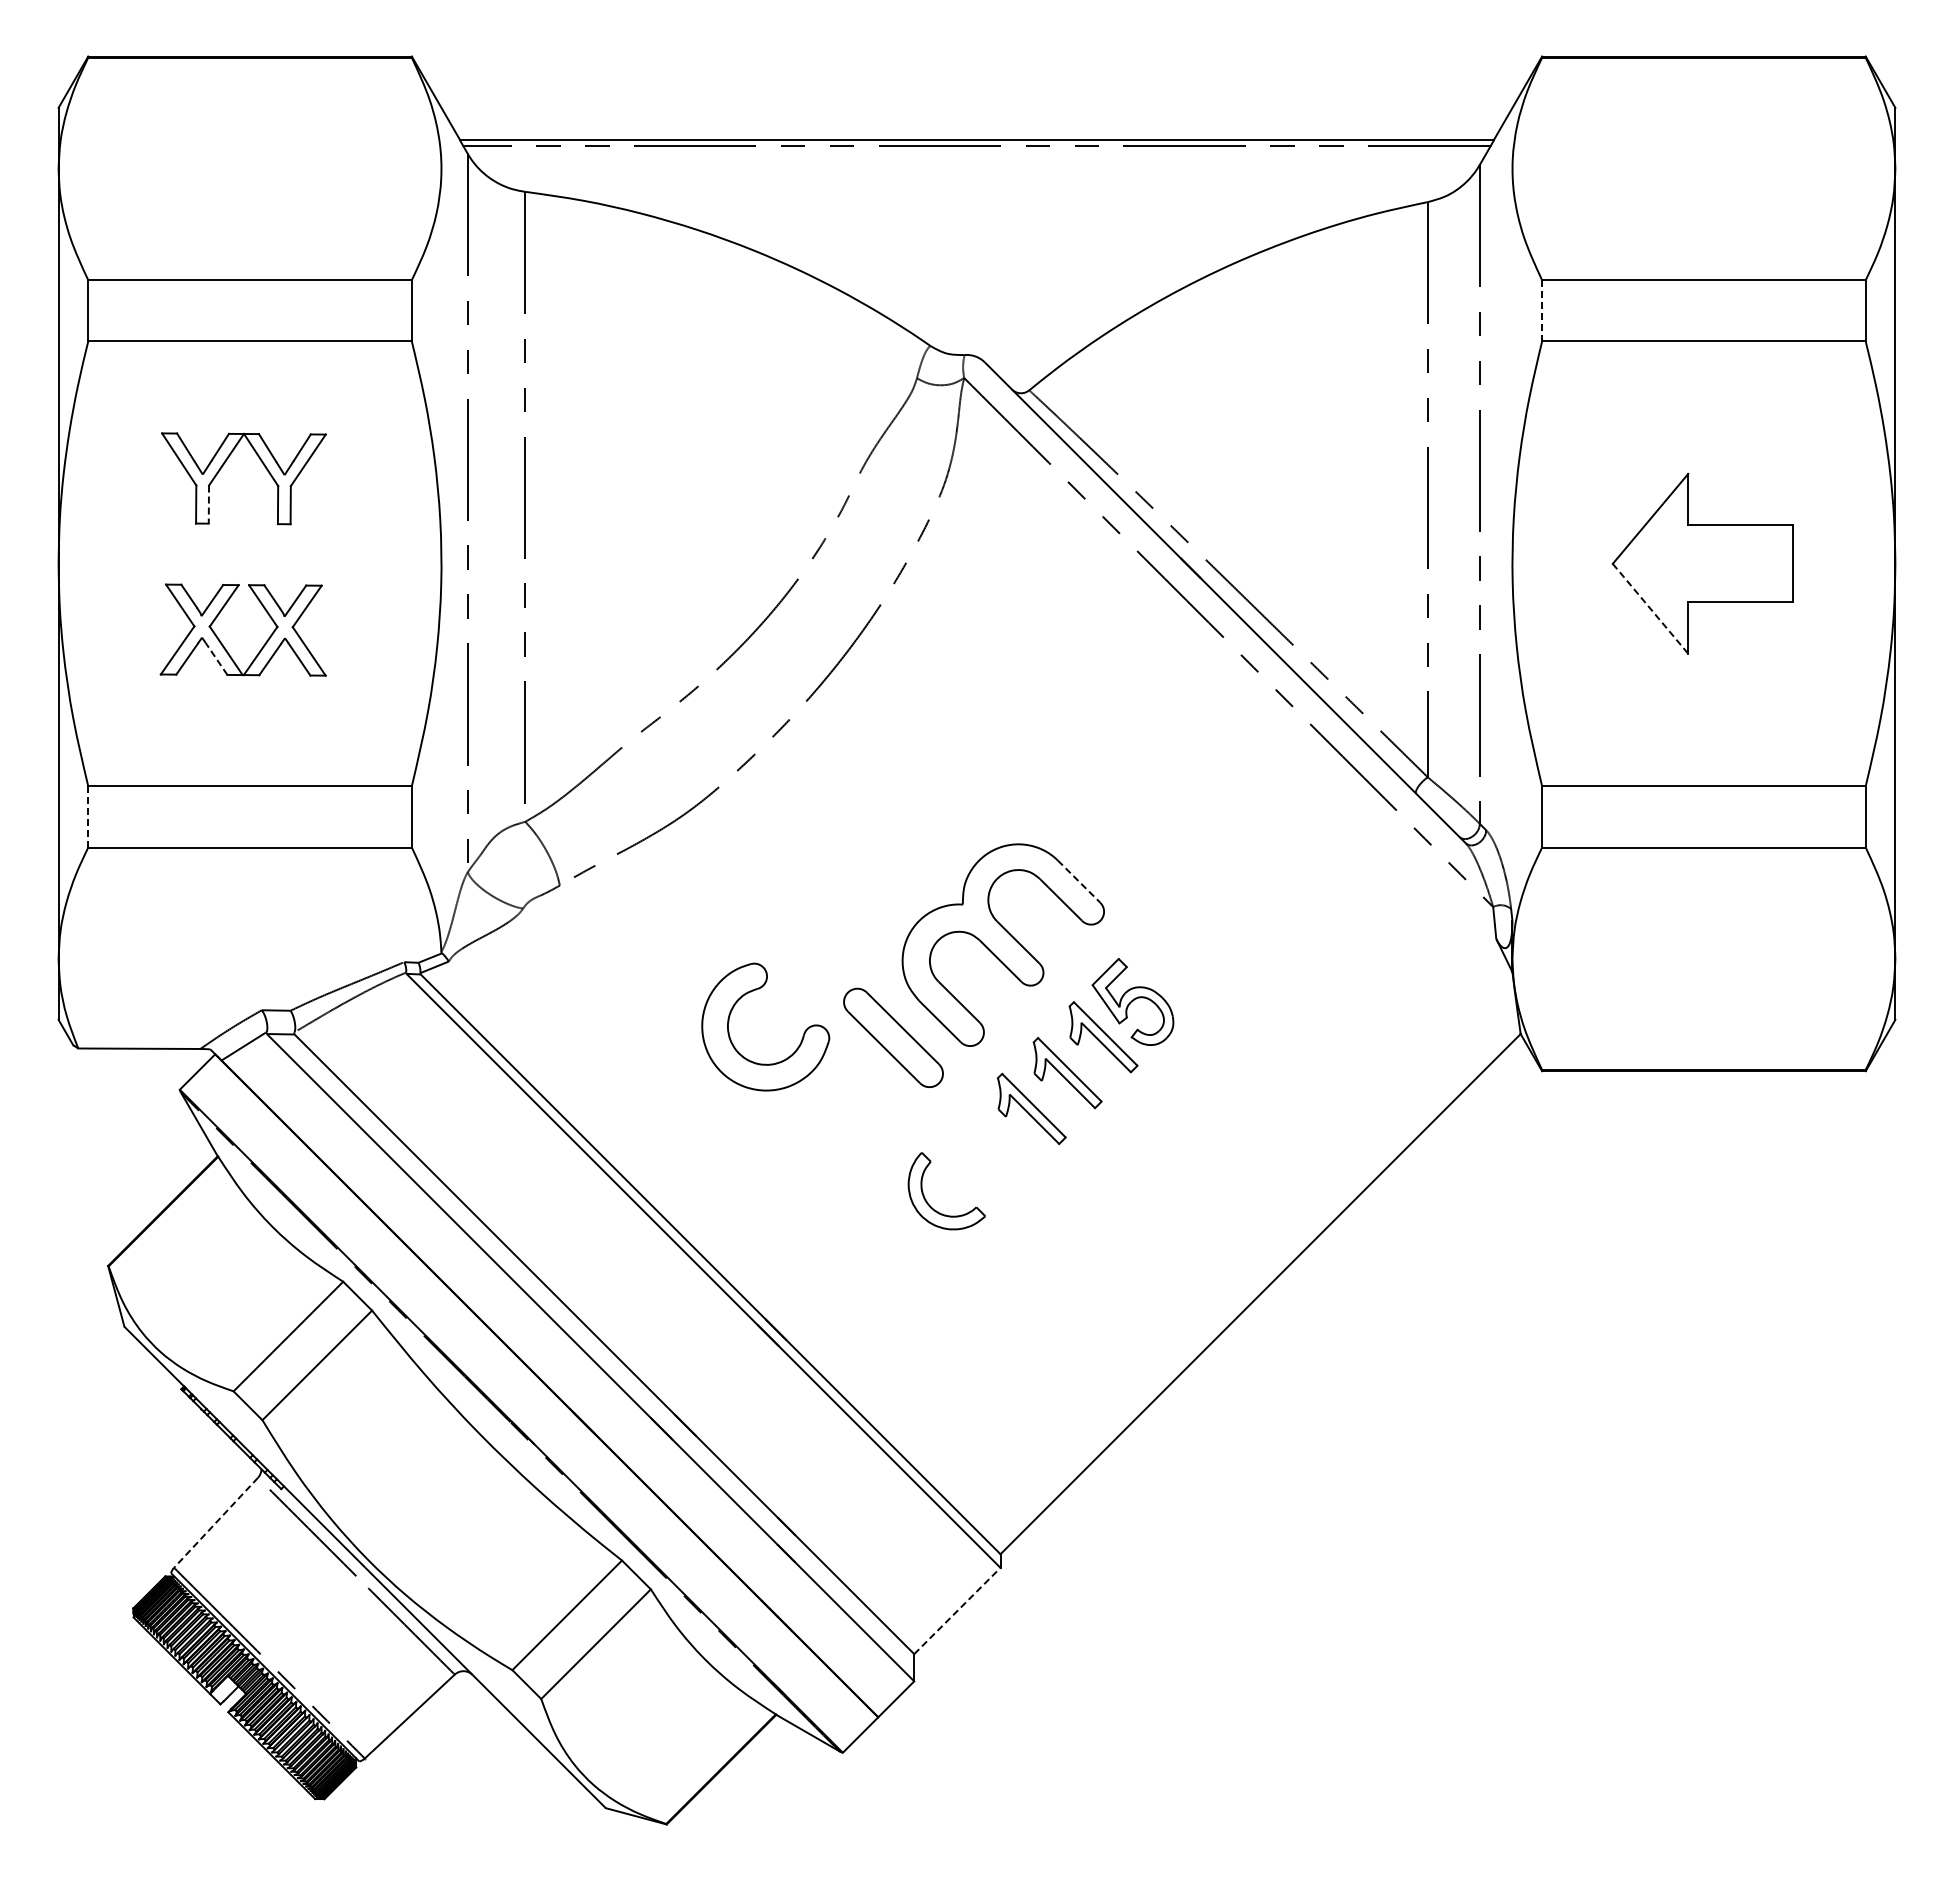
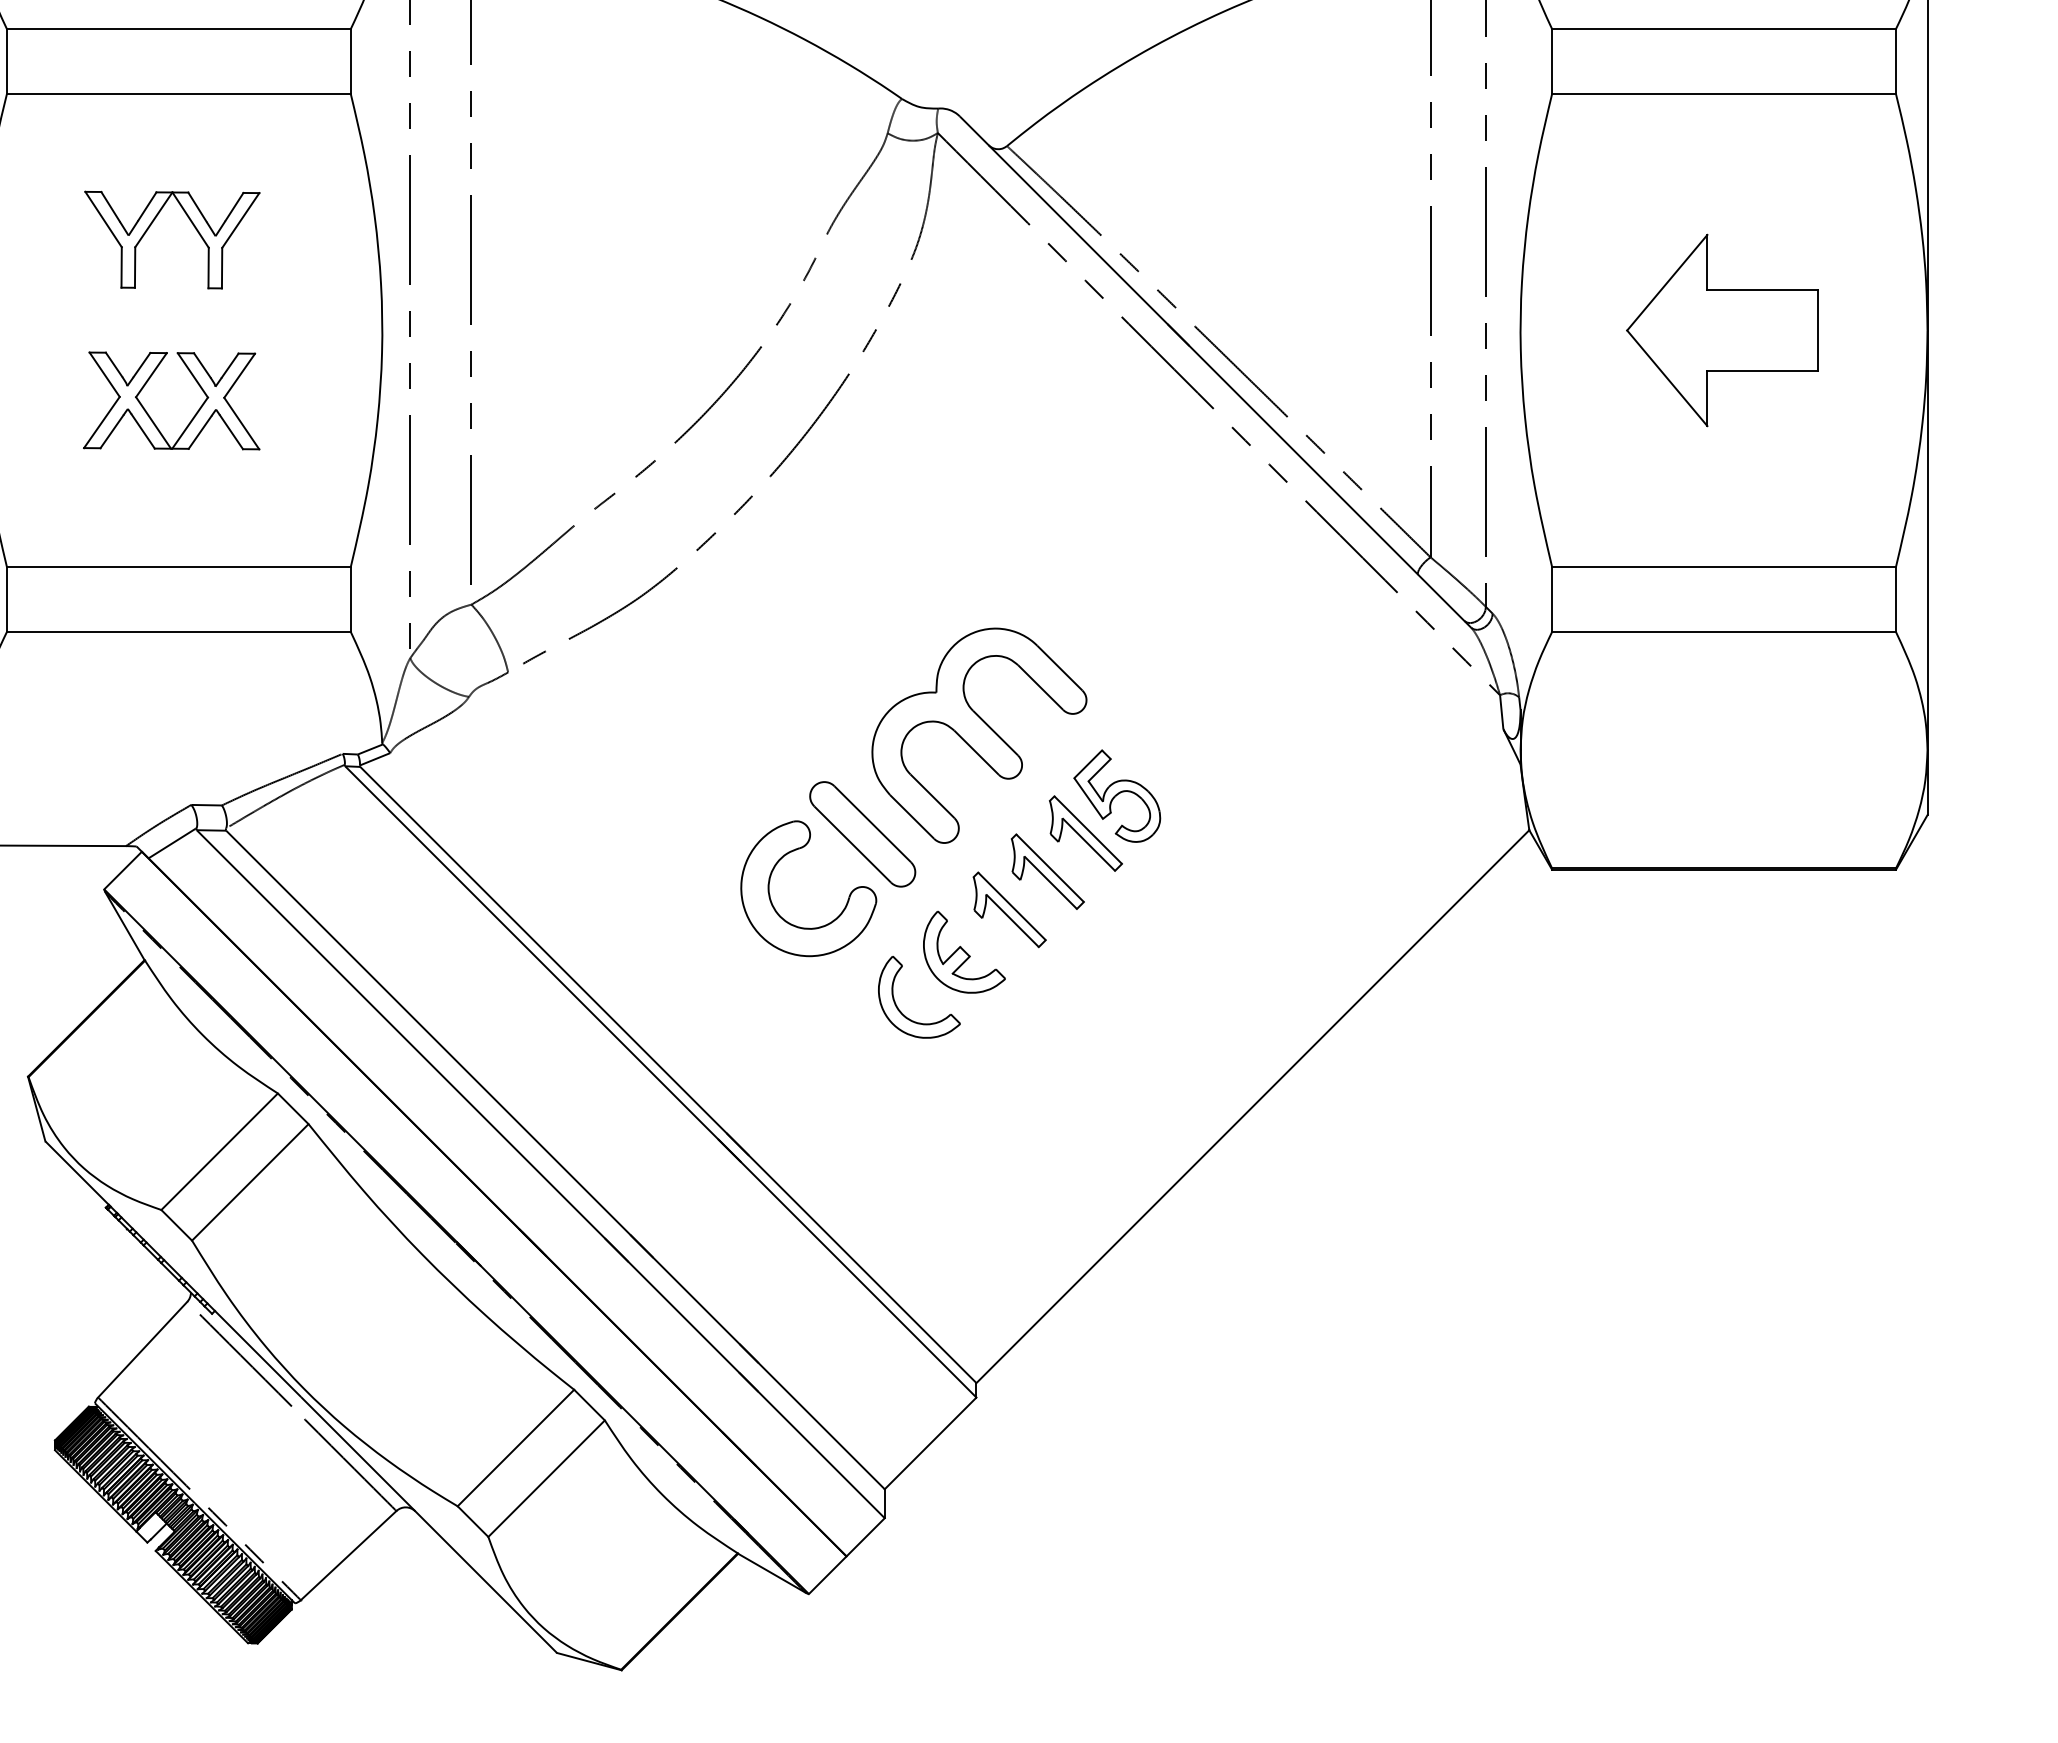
line: (1542, 310) -> (1552, 61), dashed -> solid
line: (208, 505) -> (134, 268), dashed -> solid
line: (1650, 608) -> (1667, 377), dashed -> solid
line: (216, 658) -> (143, 431), dashed -> solid
line: (88, 816) -> (7, 599), dashed -> solid
line: (1079, 881) -> (1060, 668), dashed -> solid
part: (729, 1022) -> (770, 883), moved
part: (989, 1148) -> (964, 951), added
line: (216, 1522) -> (143, 1349), dashed -> solid
line: (957, 1610) -> (930, 1442), dashed -> solid

